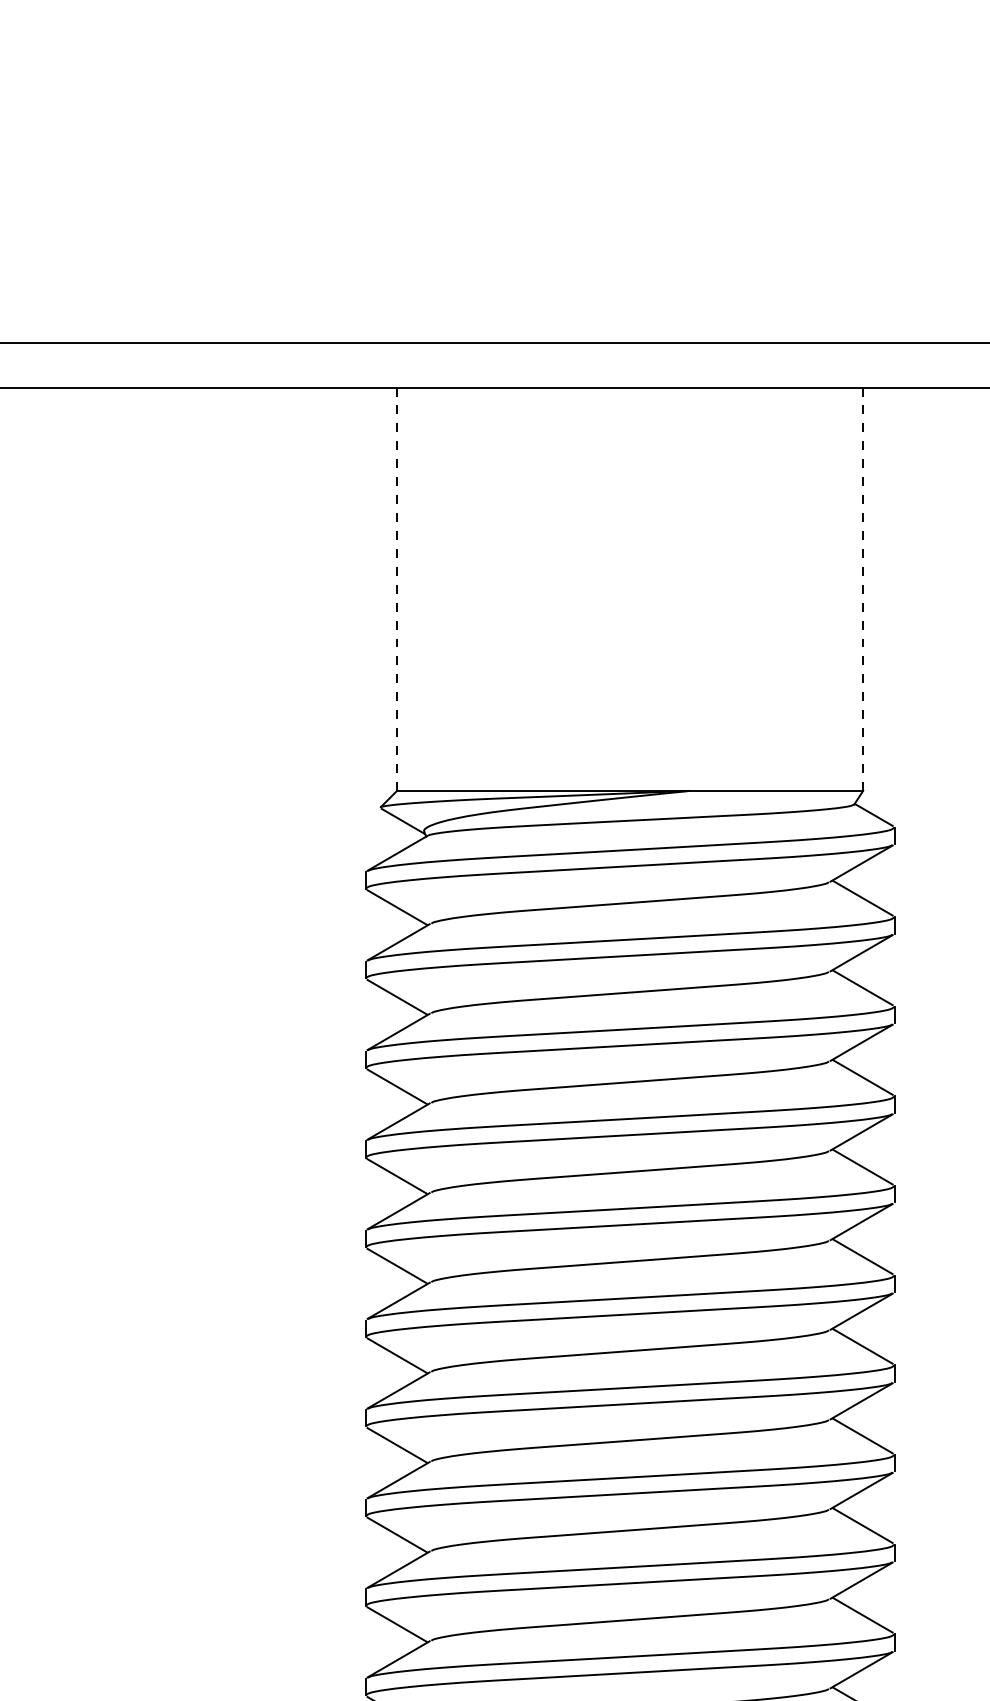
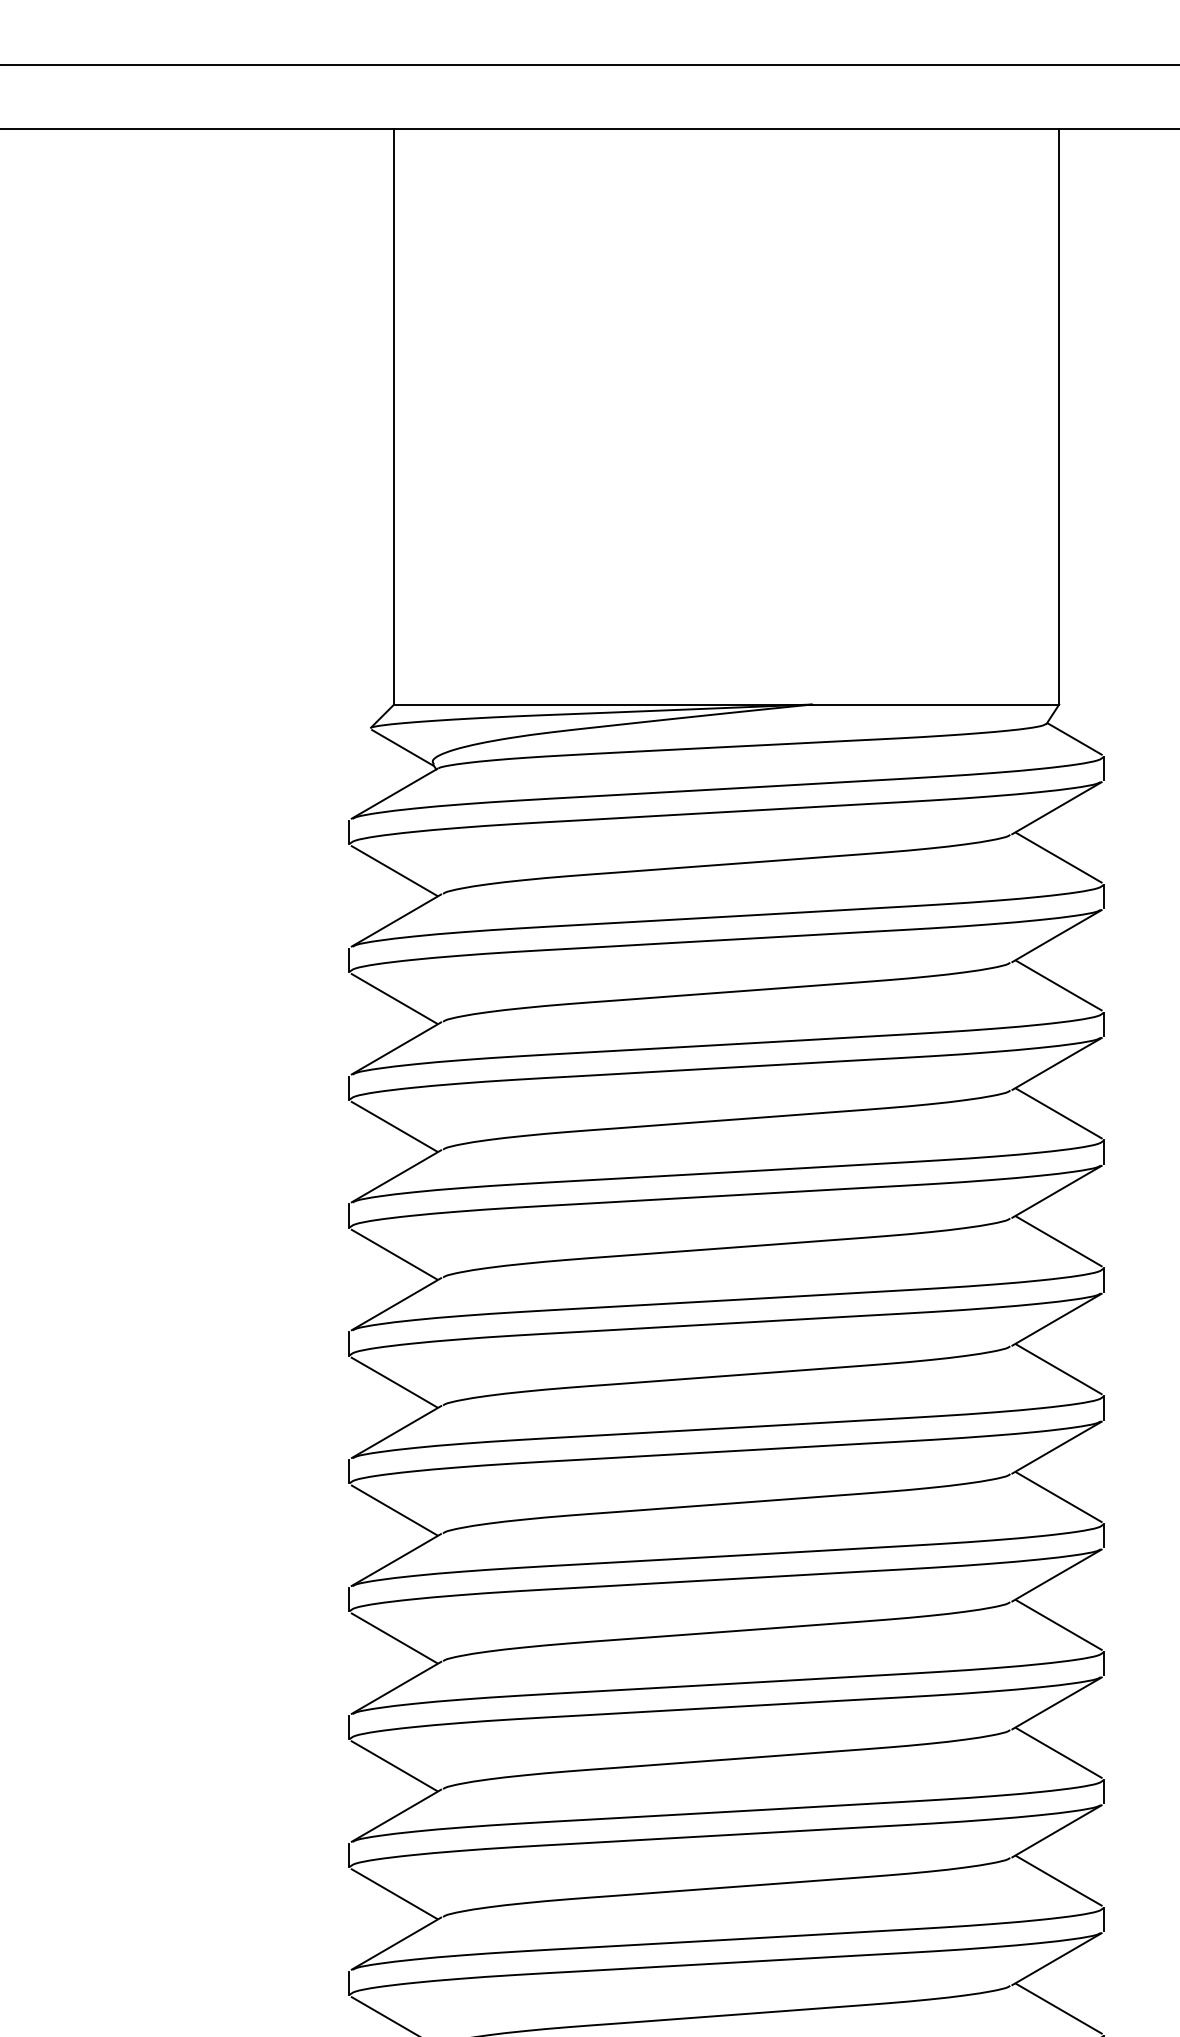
line: (397, 589) -> (394, 417), dashed -> solid
line: (863, 589) -> (1059, 417), dashed -> solid

